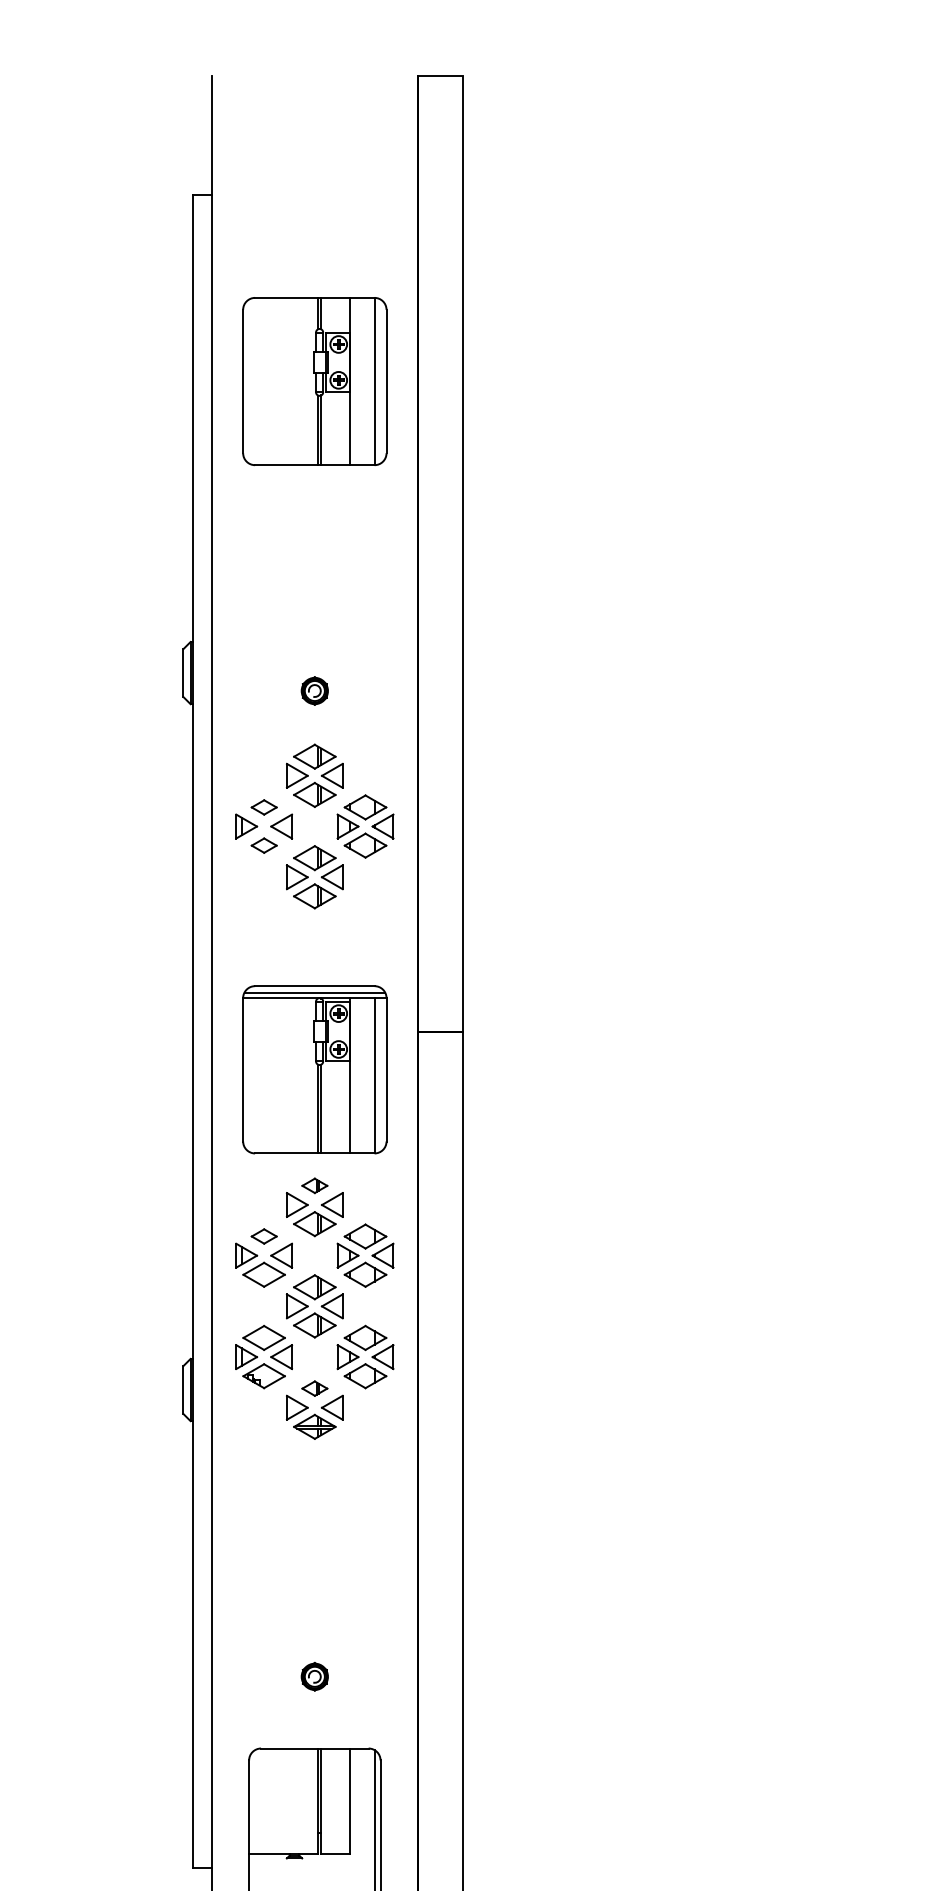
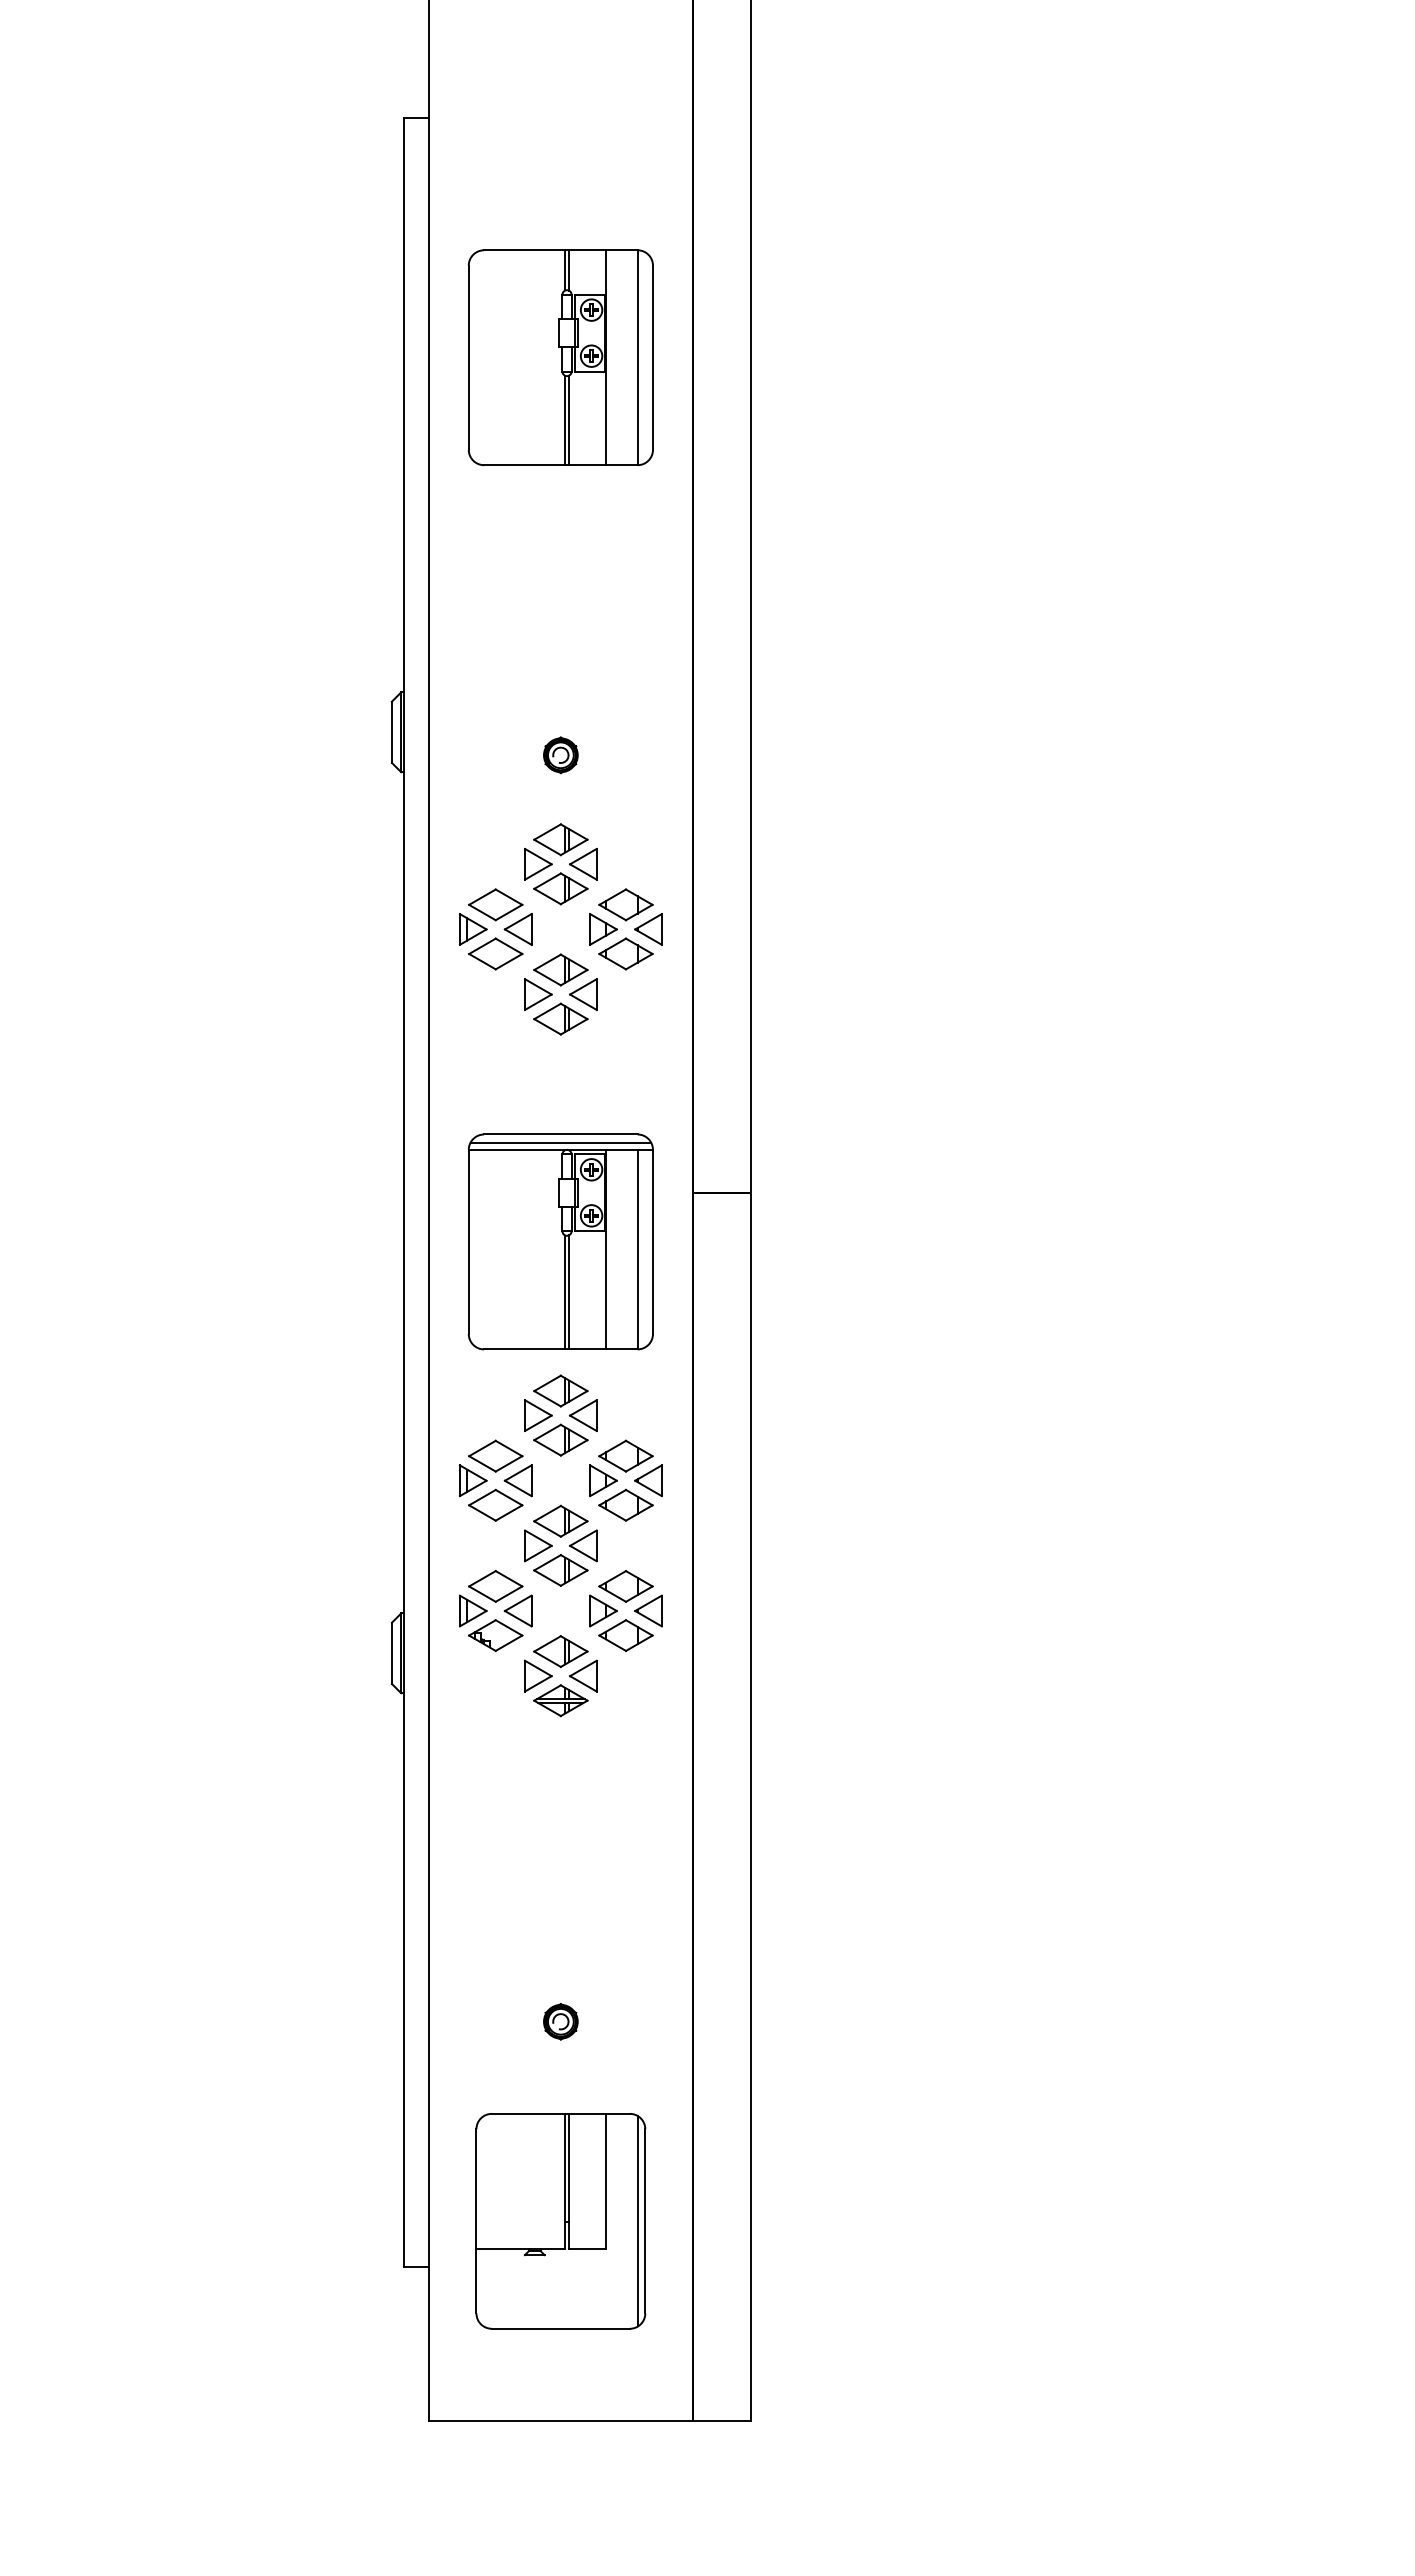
part: (263, 807) -> (495, 904), size x1.67
part: (263, 845) -> (495, 953), size x1.67
part: (314, 1185) -> (560, 1390), size x1.67
part: (263, 1236) -> (495, 1455), size x1.67
part: (314, 1388) -> (560, 1651), size x1.67

